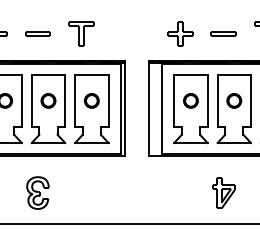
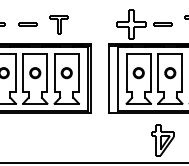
part: (180, 33) -> (131, 24), size x1.6
part: (37, 192) -> (27, 139), removed
part: (223, 192) -> (162, 139), size x1.4

